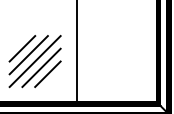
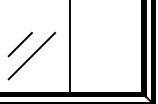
line: (28, 55) -> (25, 50), removed
line: (41, 67) -> (37, 61), removed
line: (47, 74) -> (43, 67), removed

